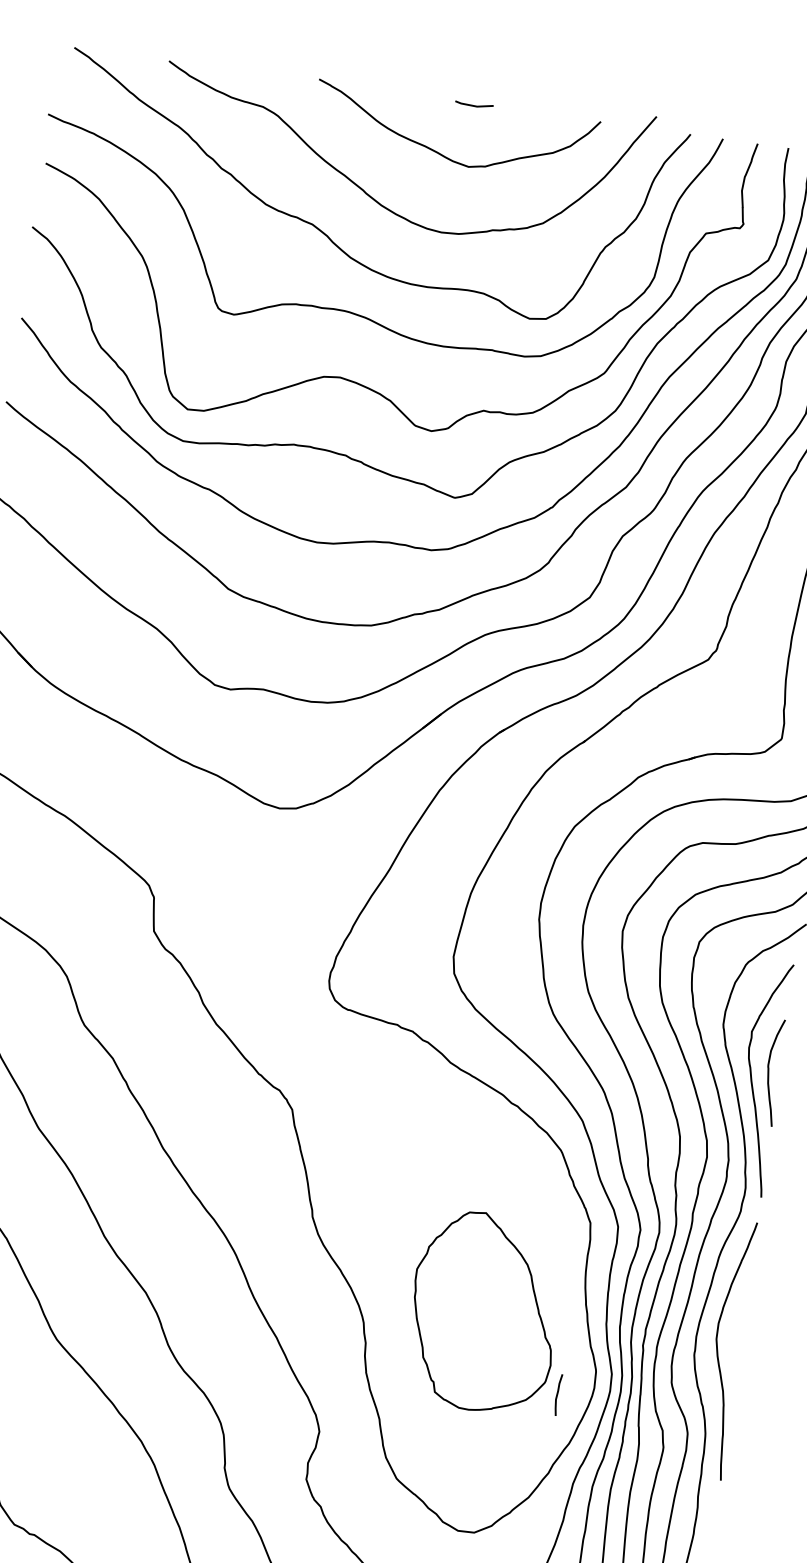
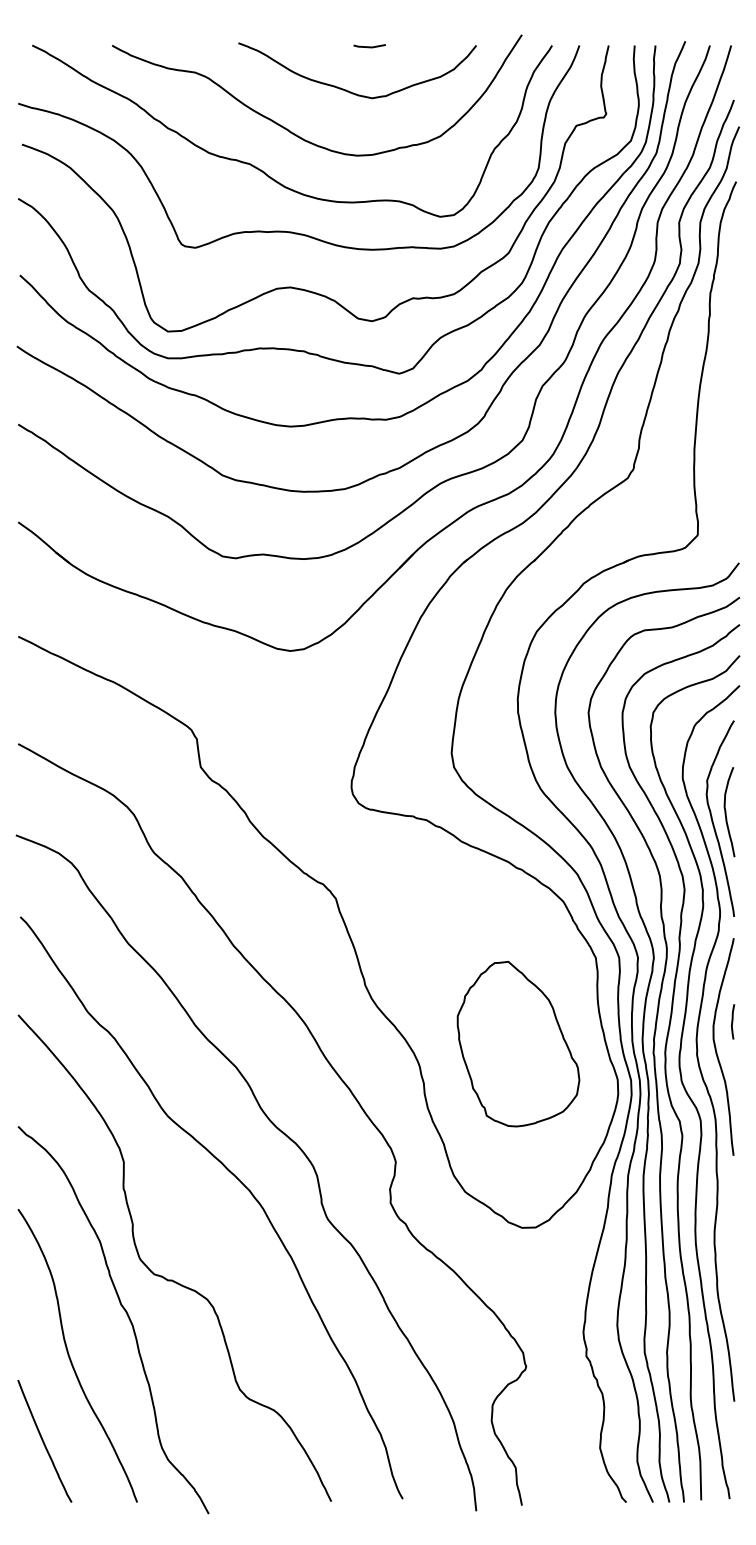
curve: (558, 1394) -> (733, 1021), moved

